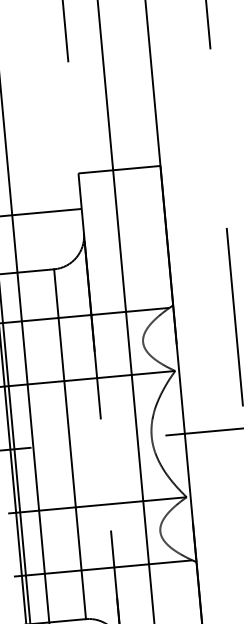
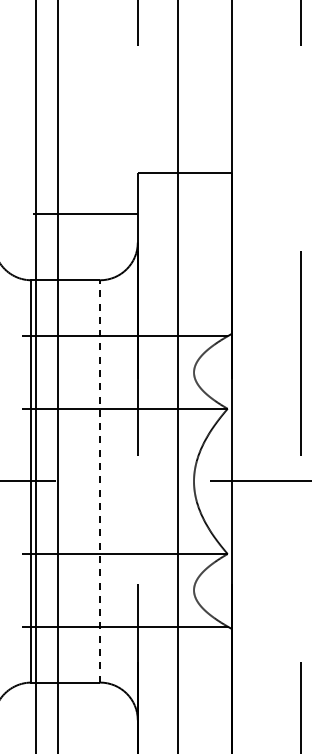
line: (70, 443) -> (100, 480), solid -> dashed

